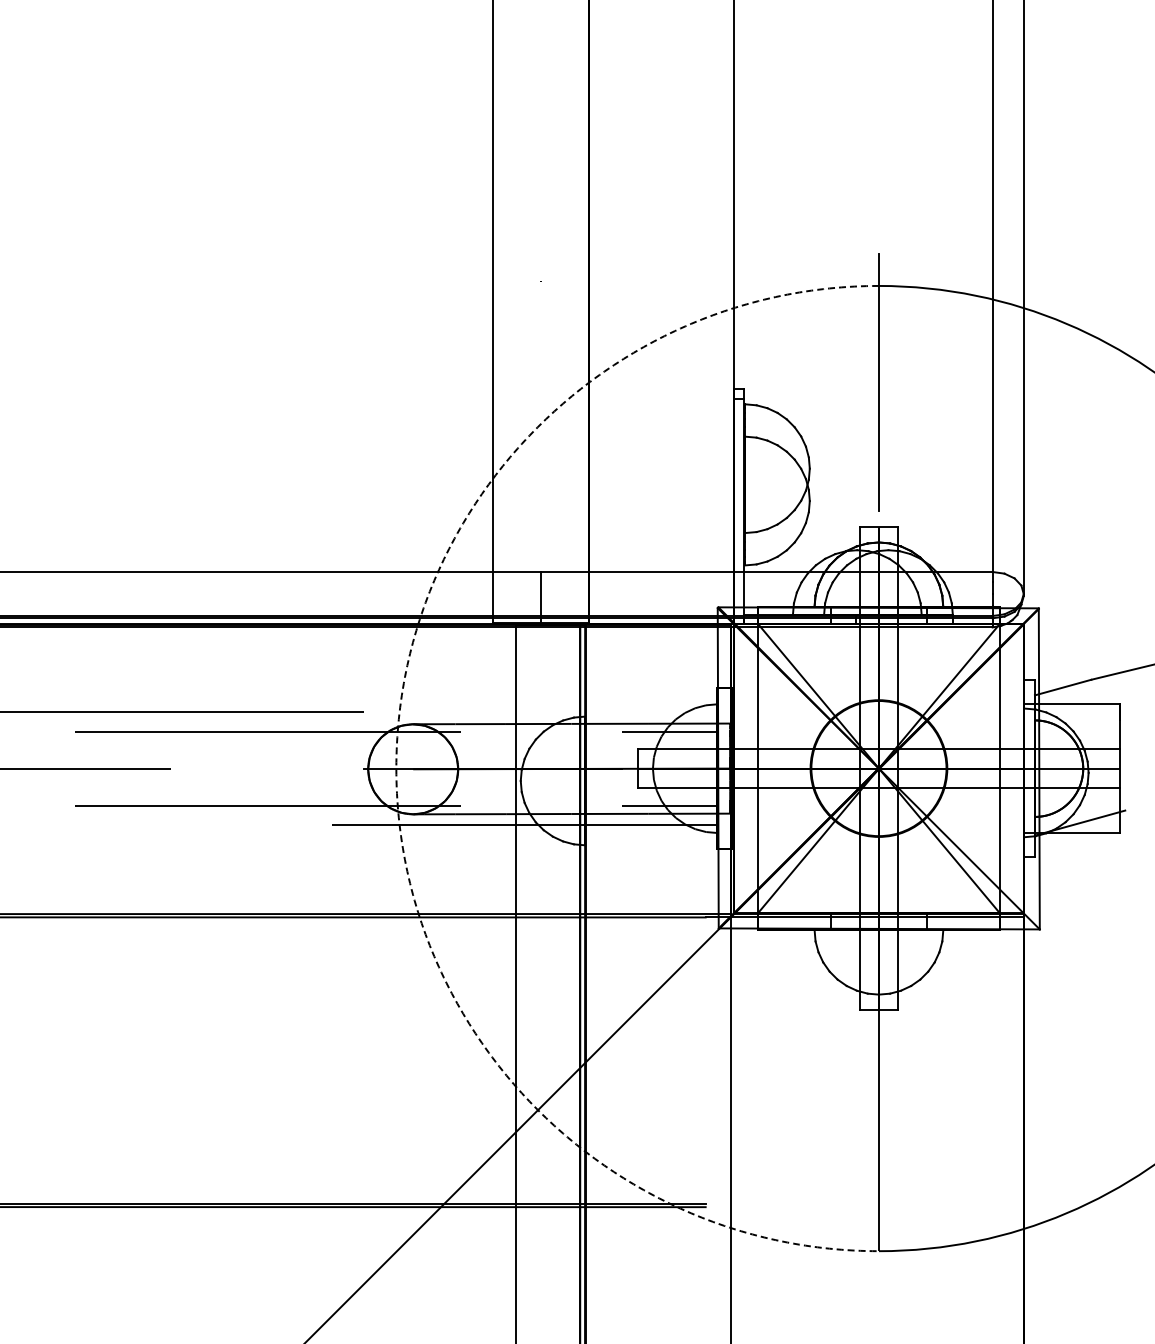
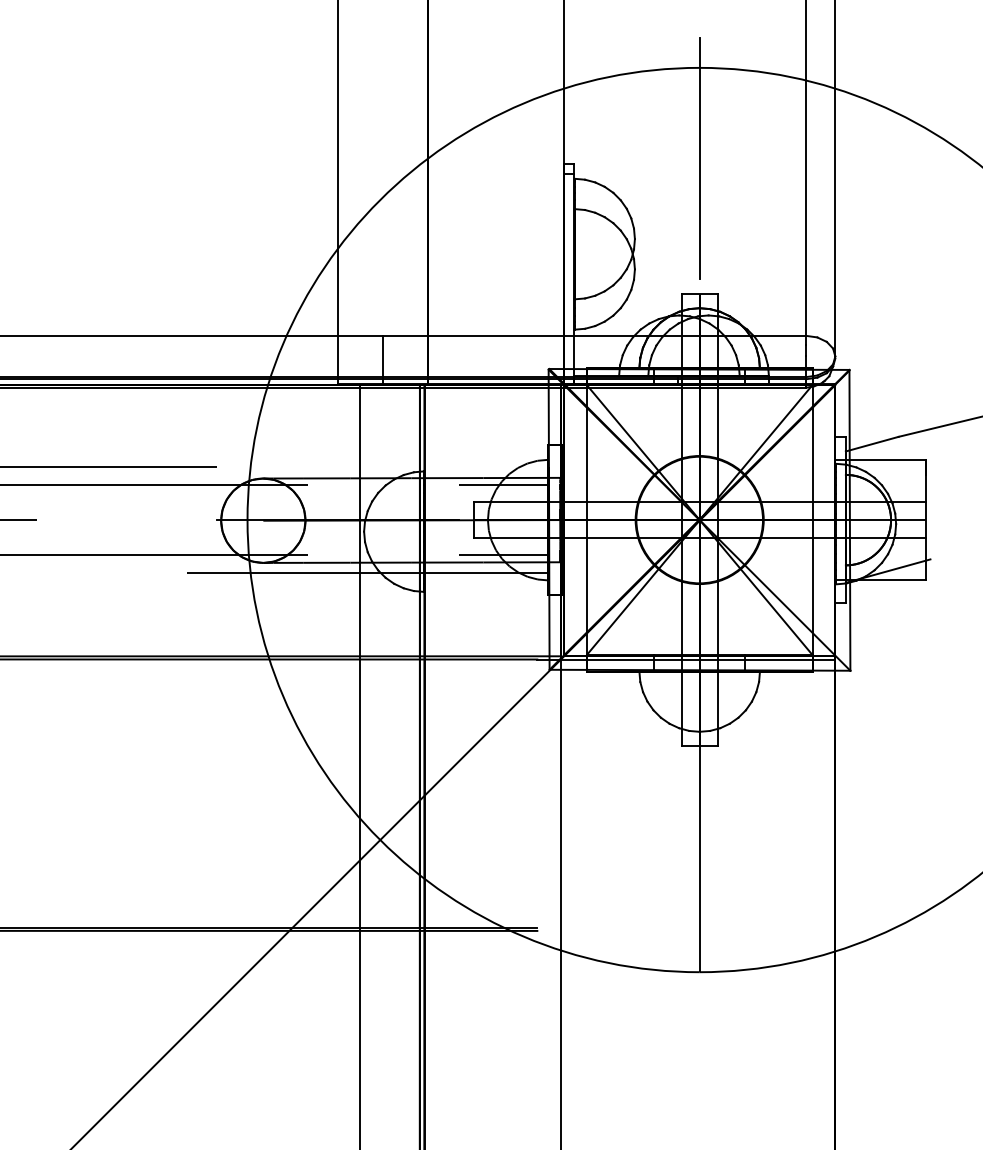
arc: (396, 768) -> (247, 519), dashed -> solid

